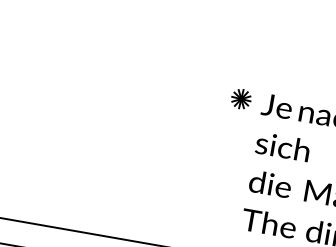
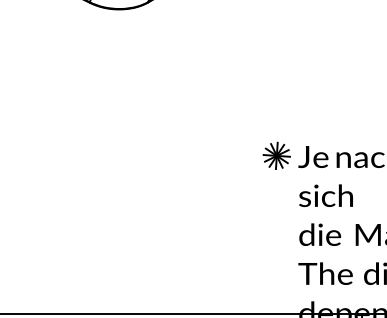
part: (241, 98) -> (276, 155), size x1.4

